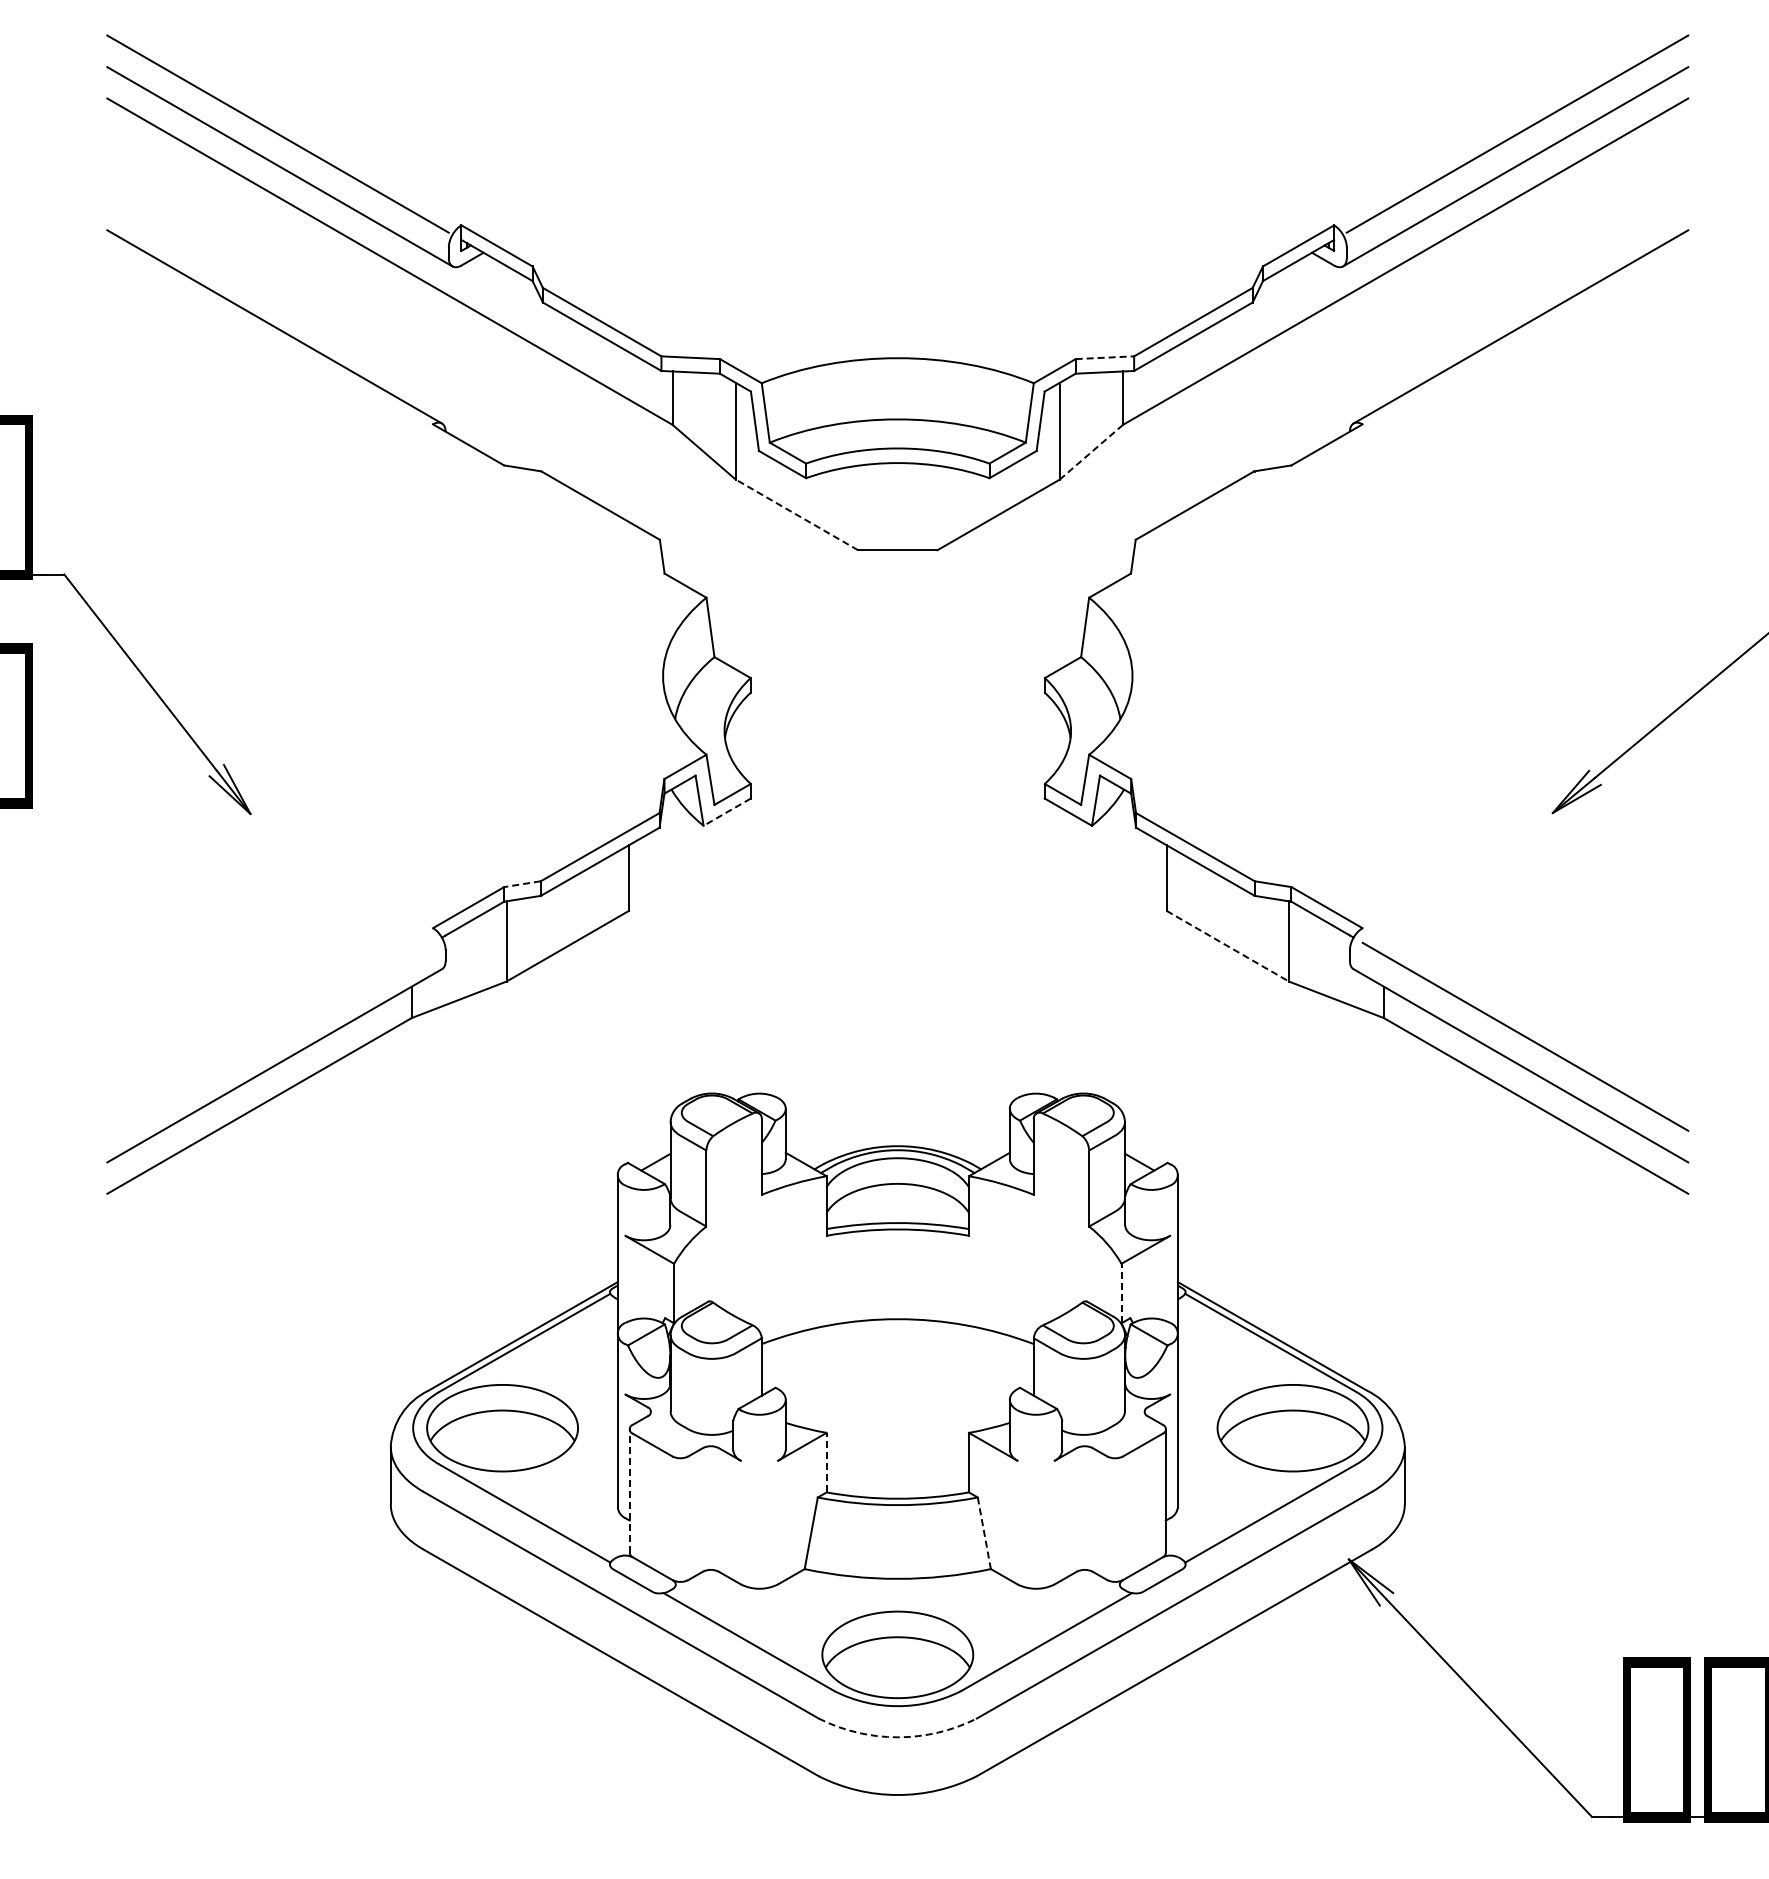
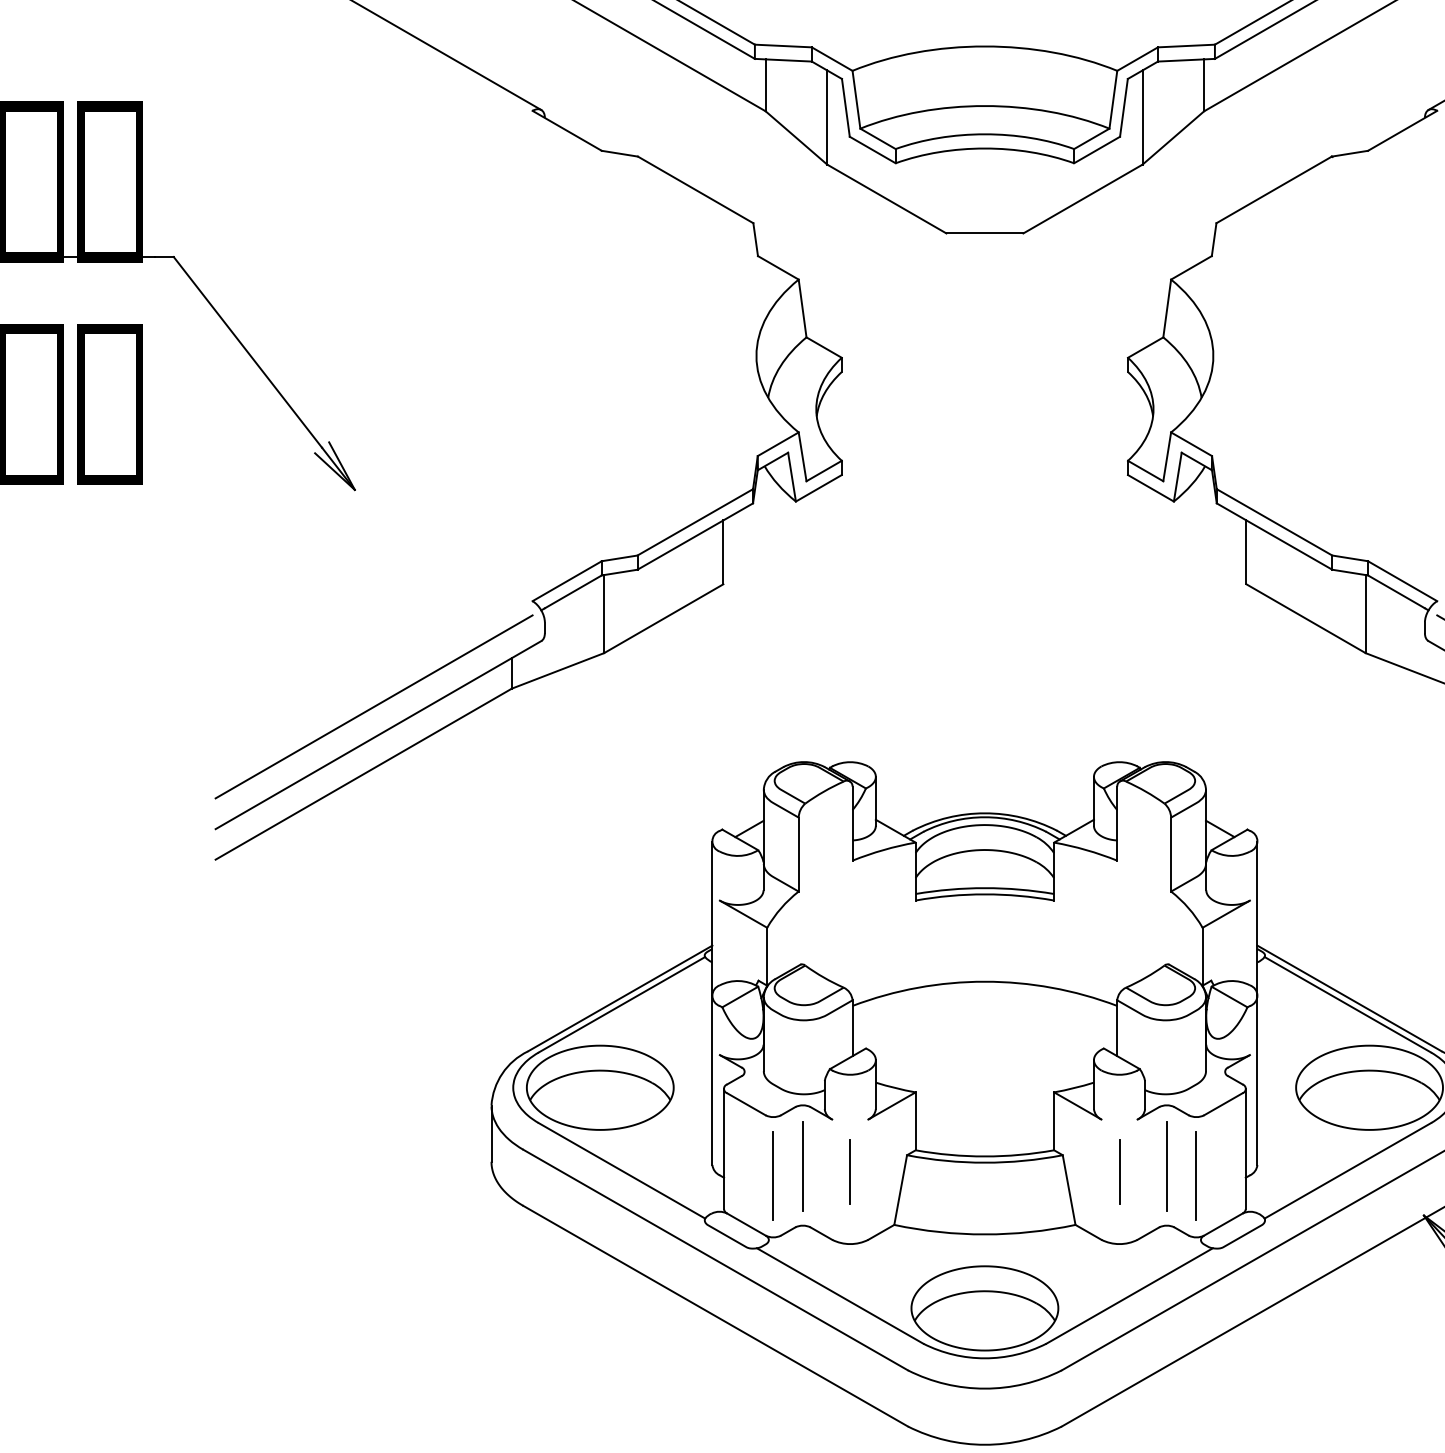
line: (1105, 357) -> (1187, 45), dashed -> solid
line: (1091, 452) -> (1173, 138), dashed -> solid
line: (797, 514) -> (887, 198), dashed -> solid
line: (726, 812) -> (818, 488), dashed -> solid
line: (522, 884) -> (619, 558), dashed -> solid
line: (1227, 946) -> (1305, 619), dashed -> solid
line: (270, 1036) -> (374, 706), added
line: (1121, 1293) -> (1202, 956), dashed -> solid
line: (826, 1462) -> (915, 1121), dashed -> solid
line: (629, 1491) -> (723, 1149), dashed -> solid
line: (710, 1508) -> (802, 1165), added
line: (1084, 1508) -> (1166, 1165), added
line: (759, 1514) -> (850, 1171), added
line: (1036, 1514) -> (1119, 1171), added
line: (680, 1518) -> (773, 1175), added
line: (1114, 1518) -> (1195, 1175), added
line: (984, 1533) -> (1069, 1190), dashed -> solid
arc: (897, 1737) -> (984, 1388), dashed -> solid

